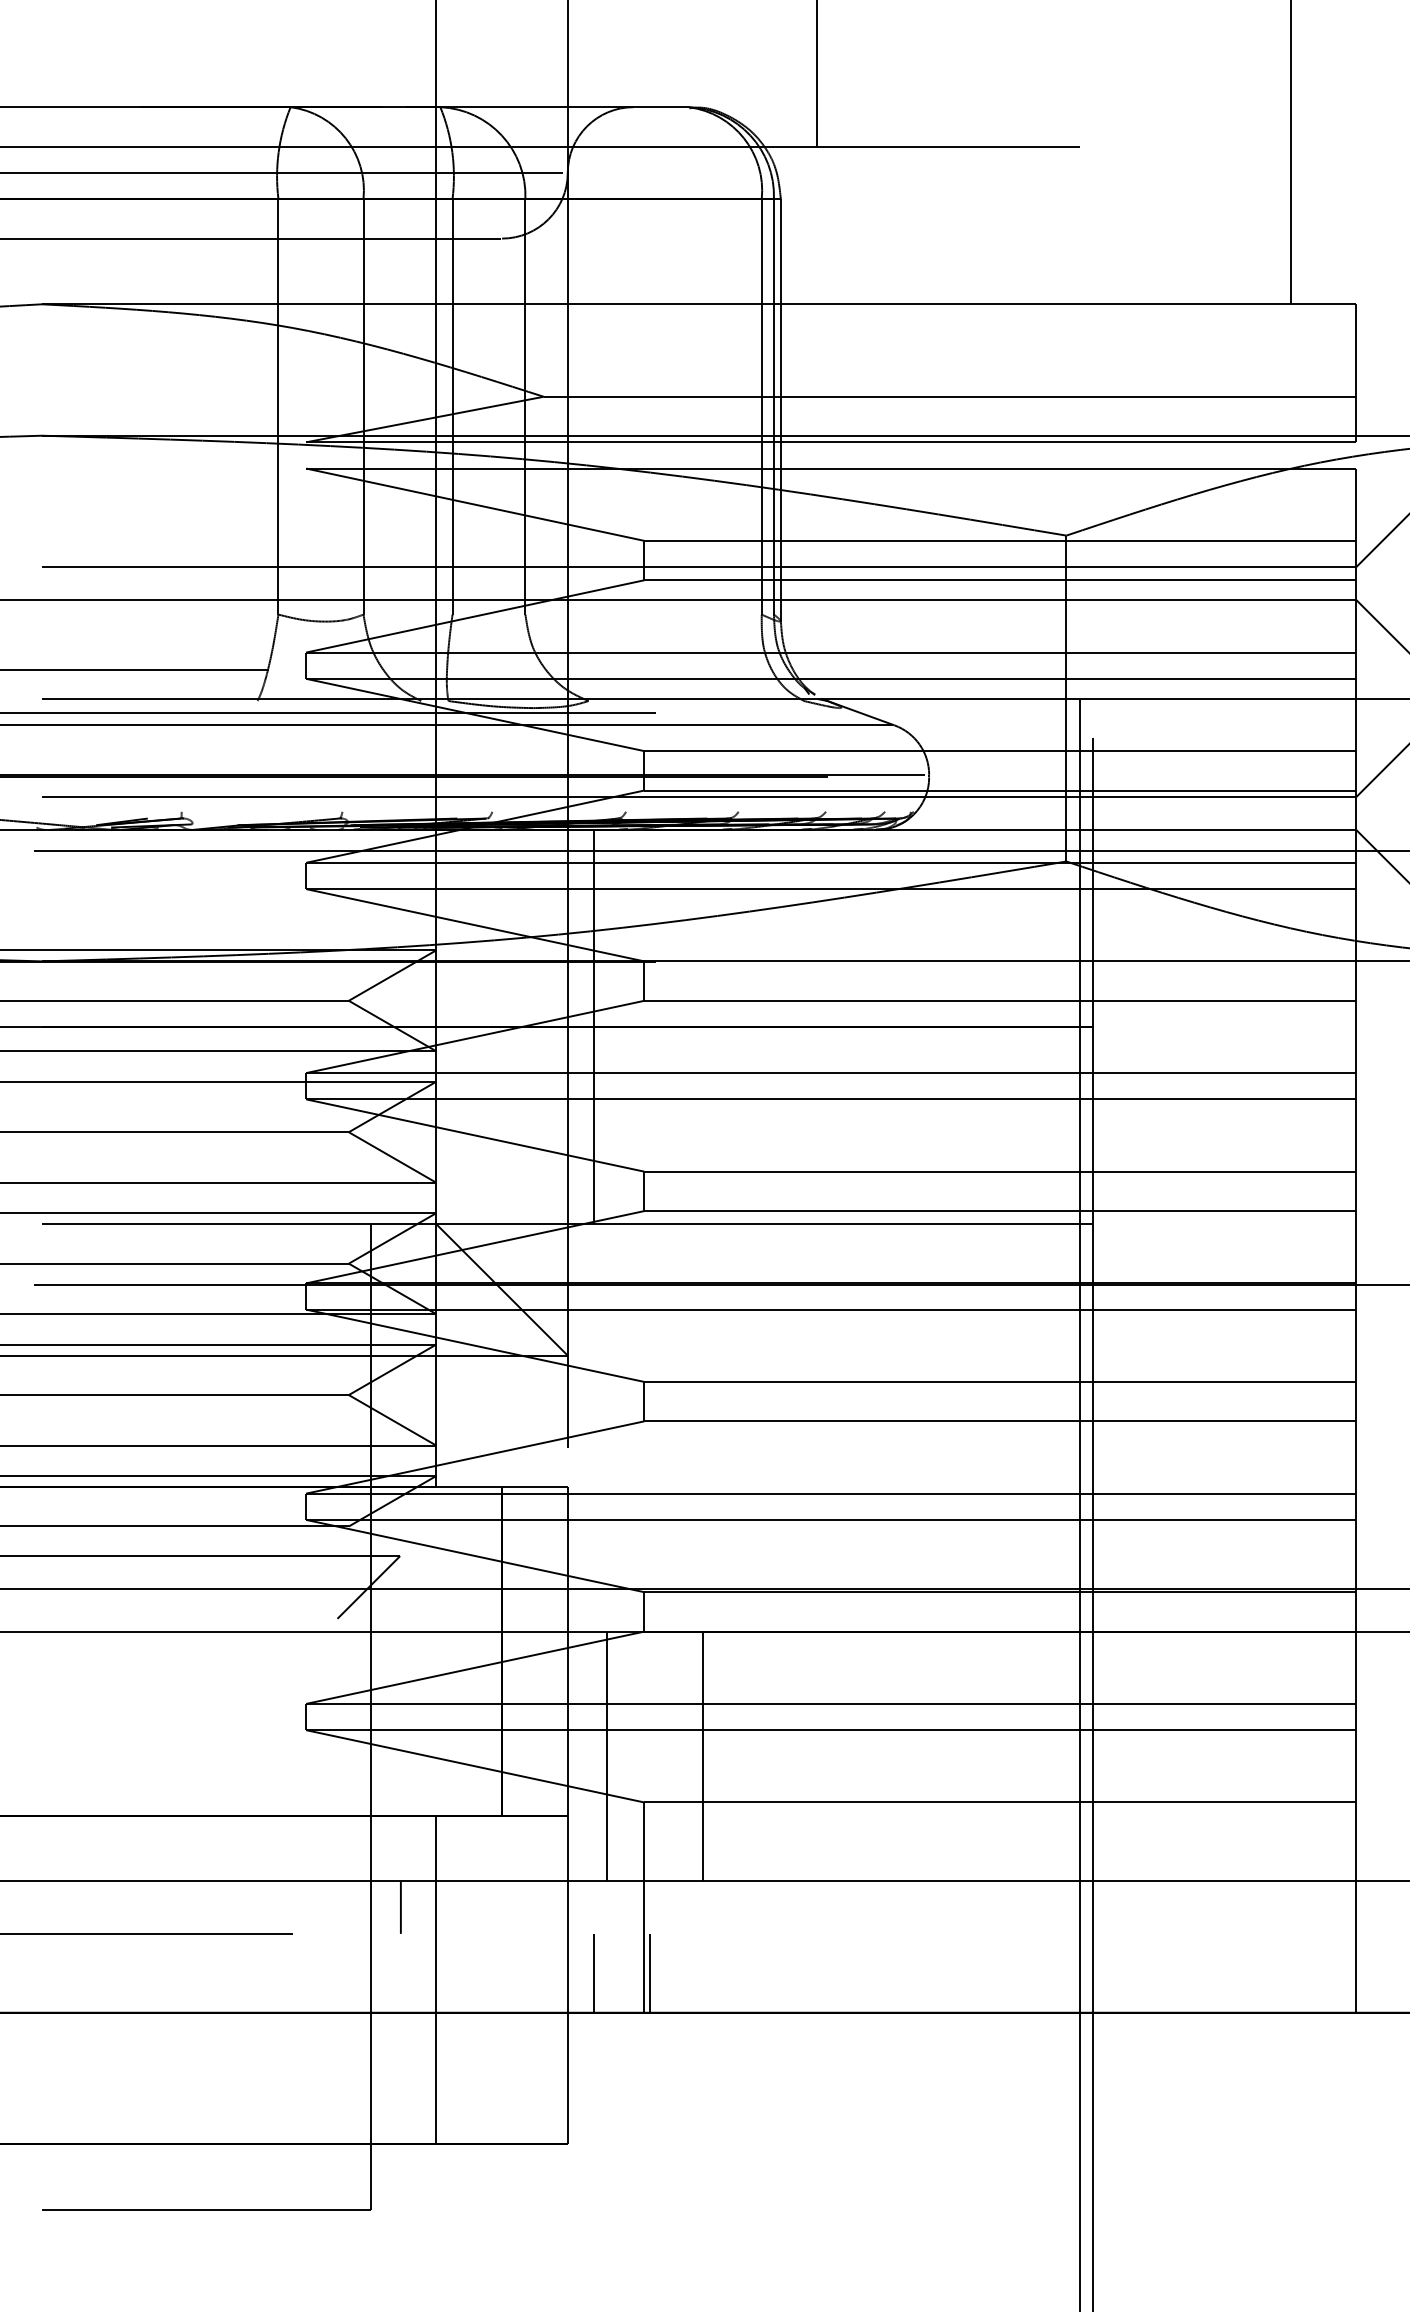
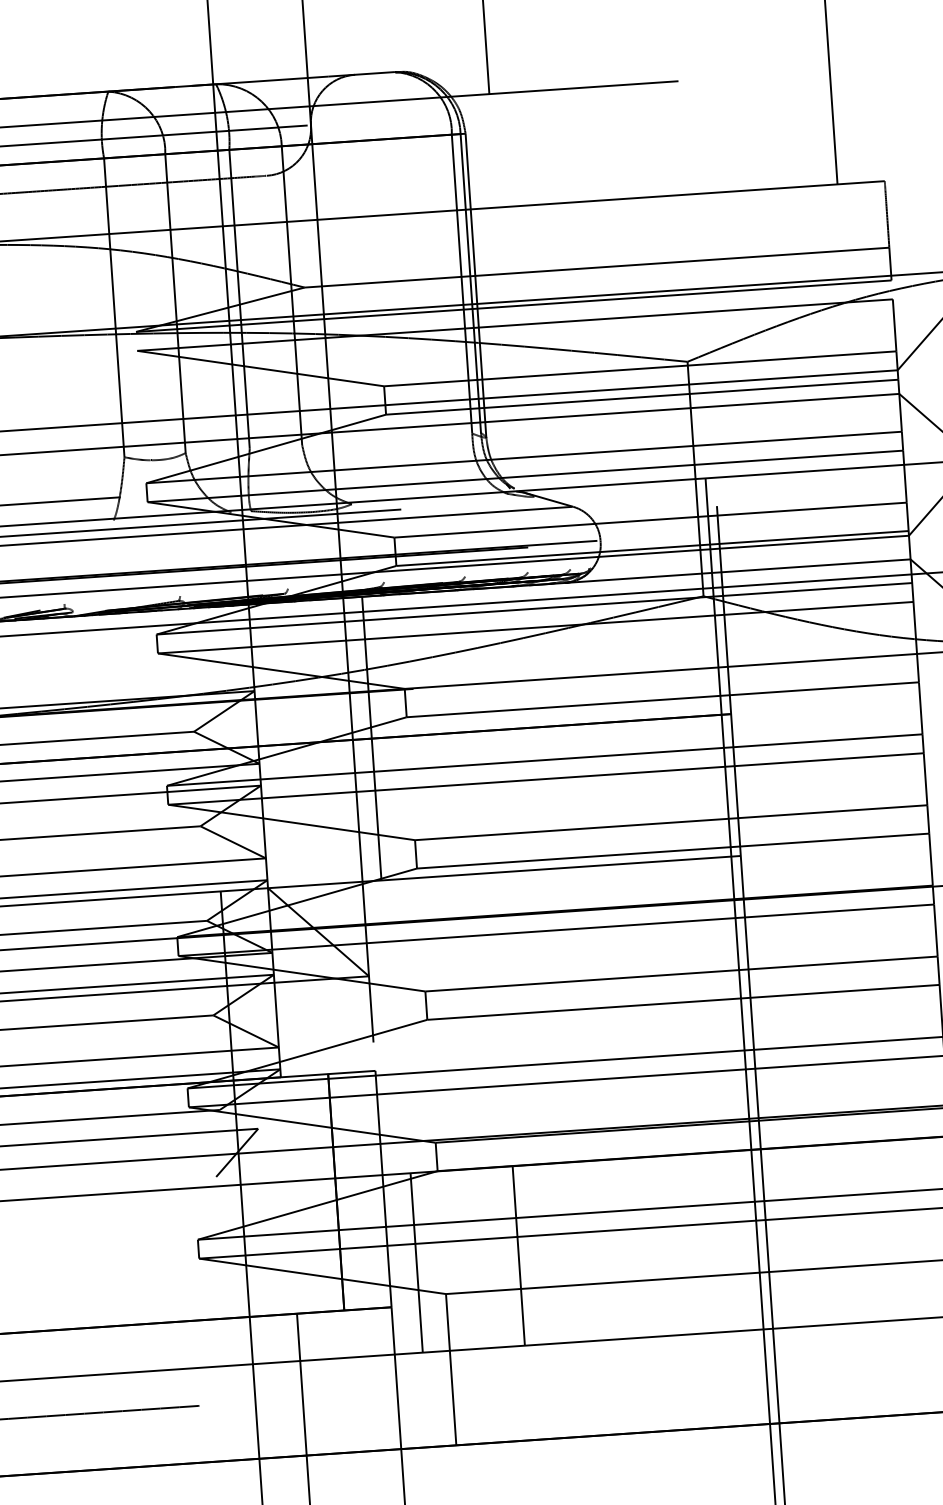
line: (702, 1756) -> (518, 1255), moved
line: (400, 1907) -> (275, 1381), removed
line: (594, 1972) -> (418, 1418), removed
line: (650, 1972) -> (458, 1416), removed

